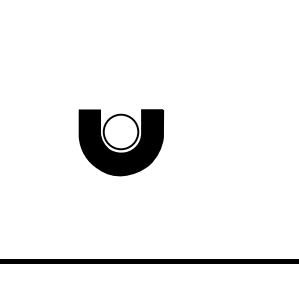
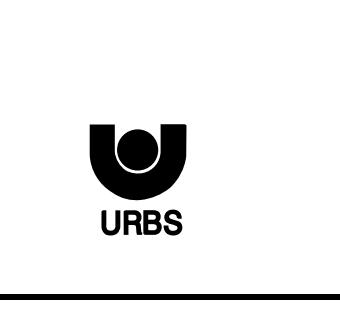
fill: (120, 131) -> (137, 149), added
part: (124, 195) -> (141, 222), added

